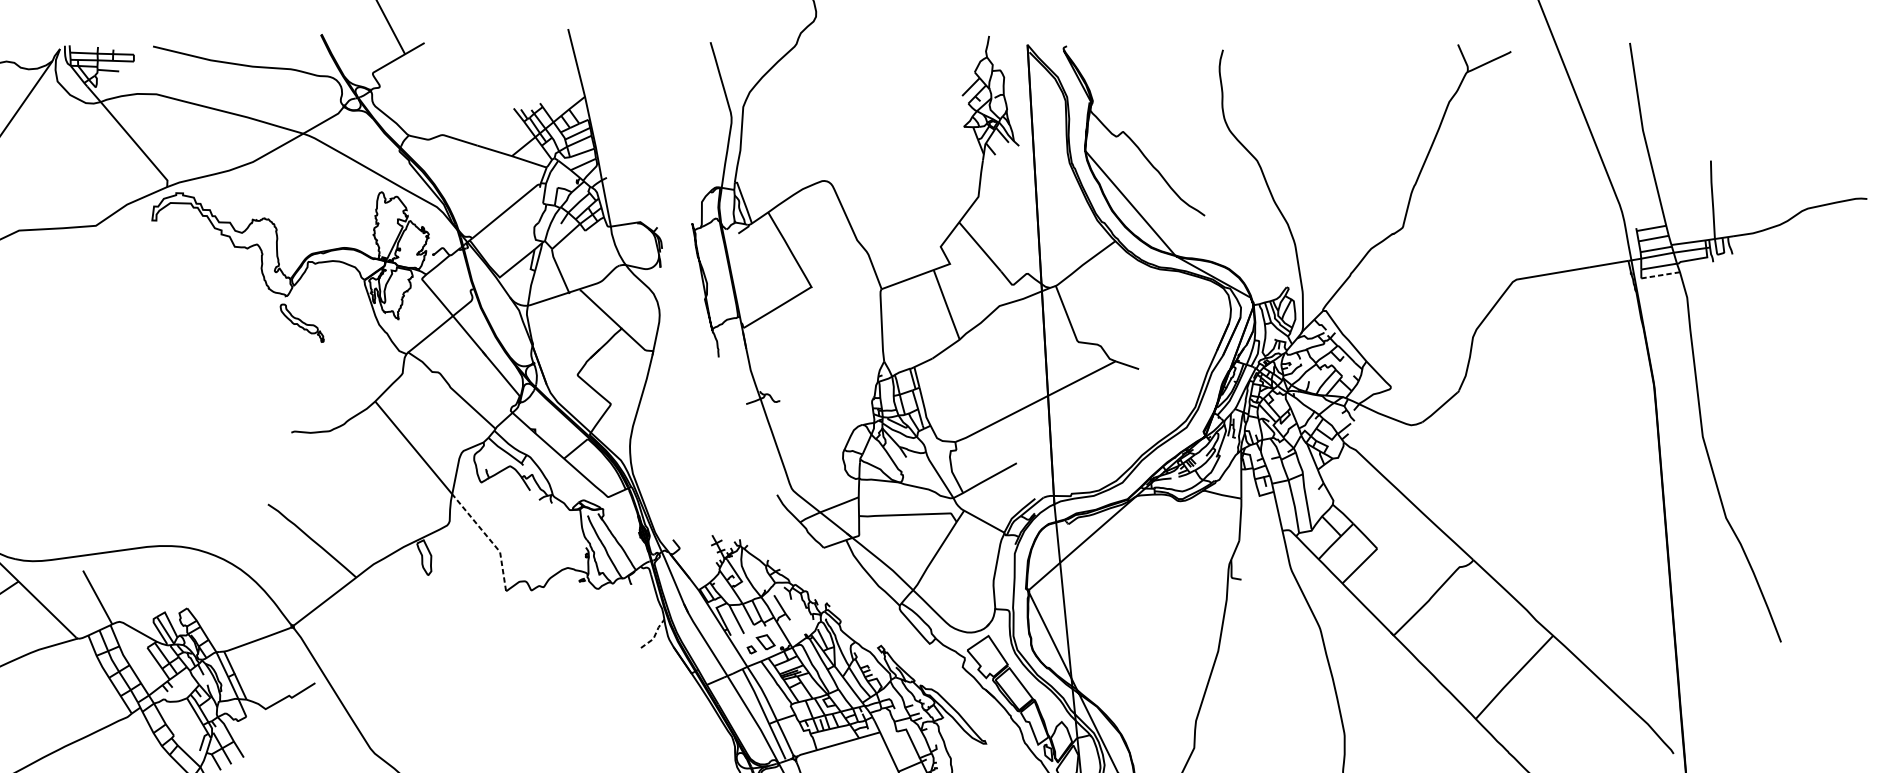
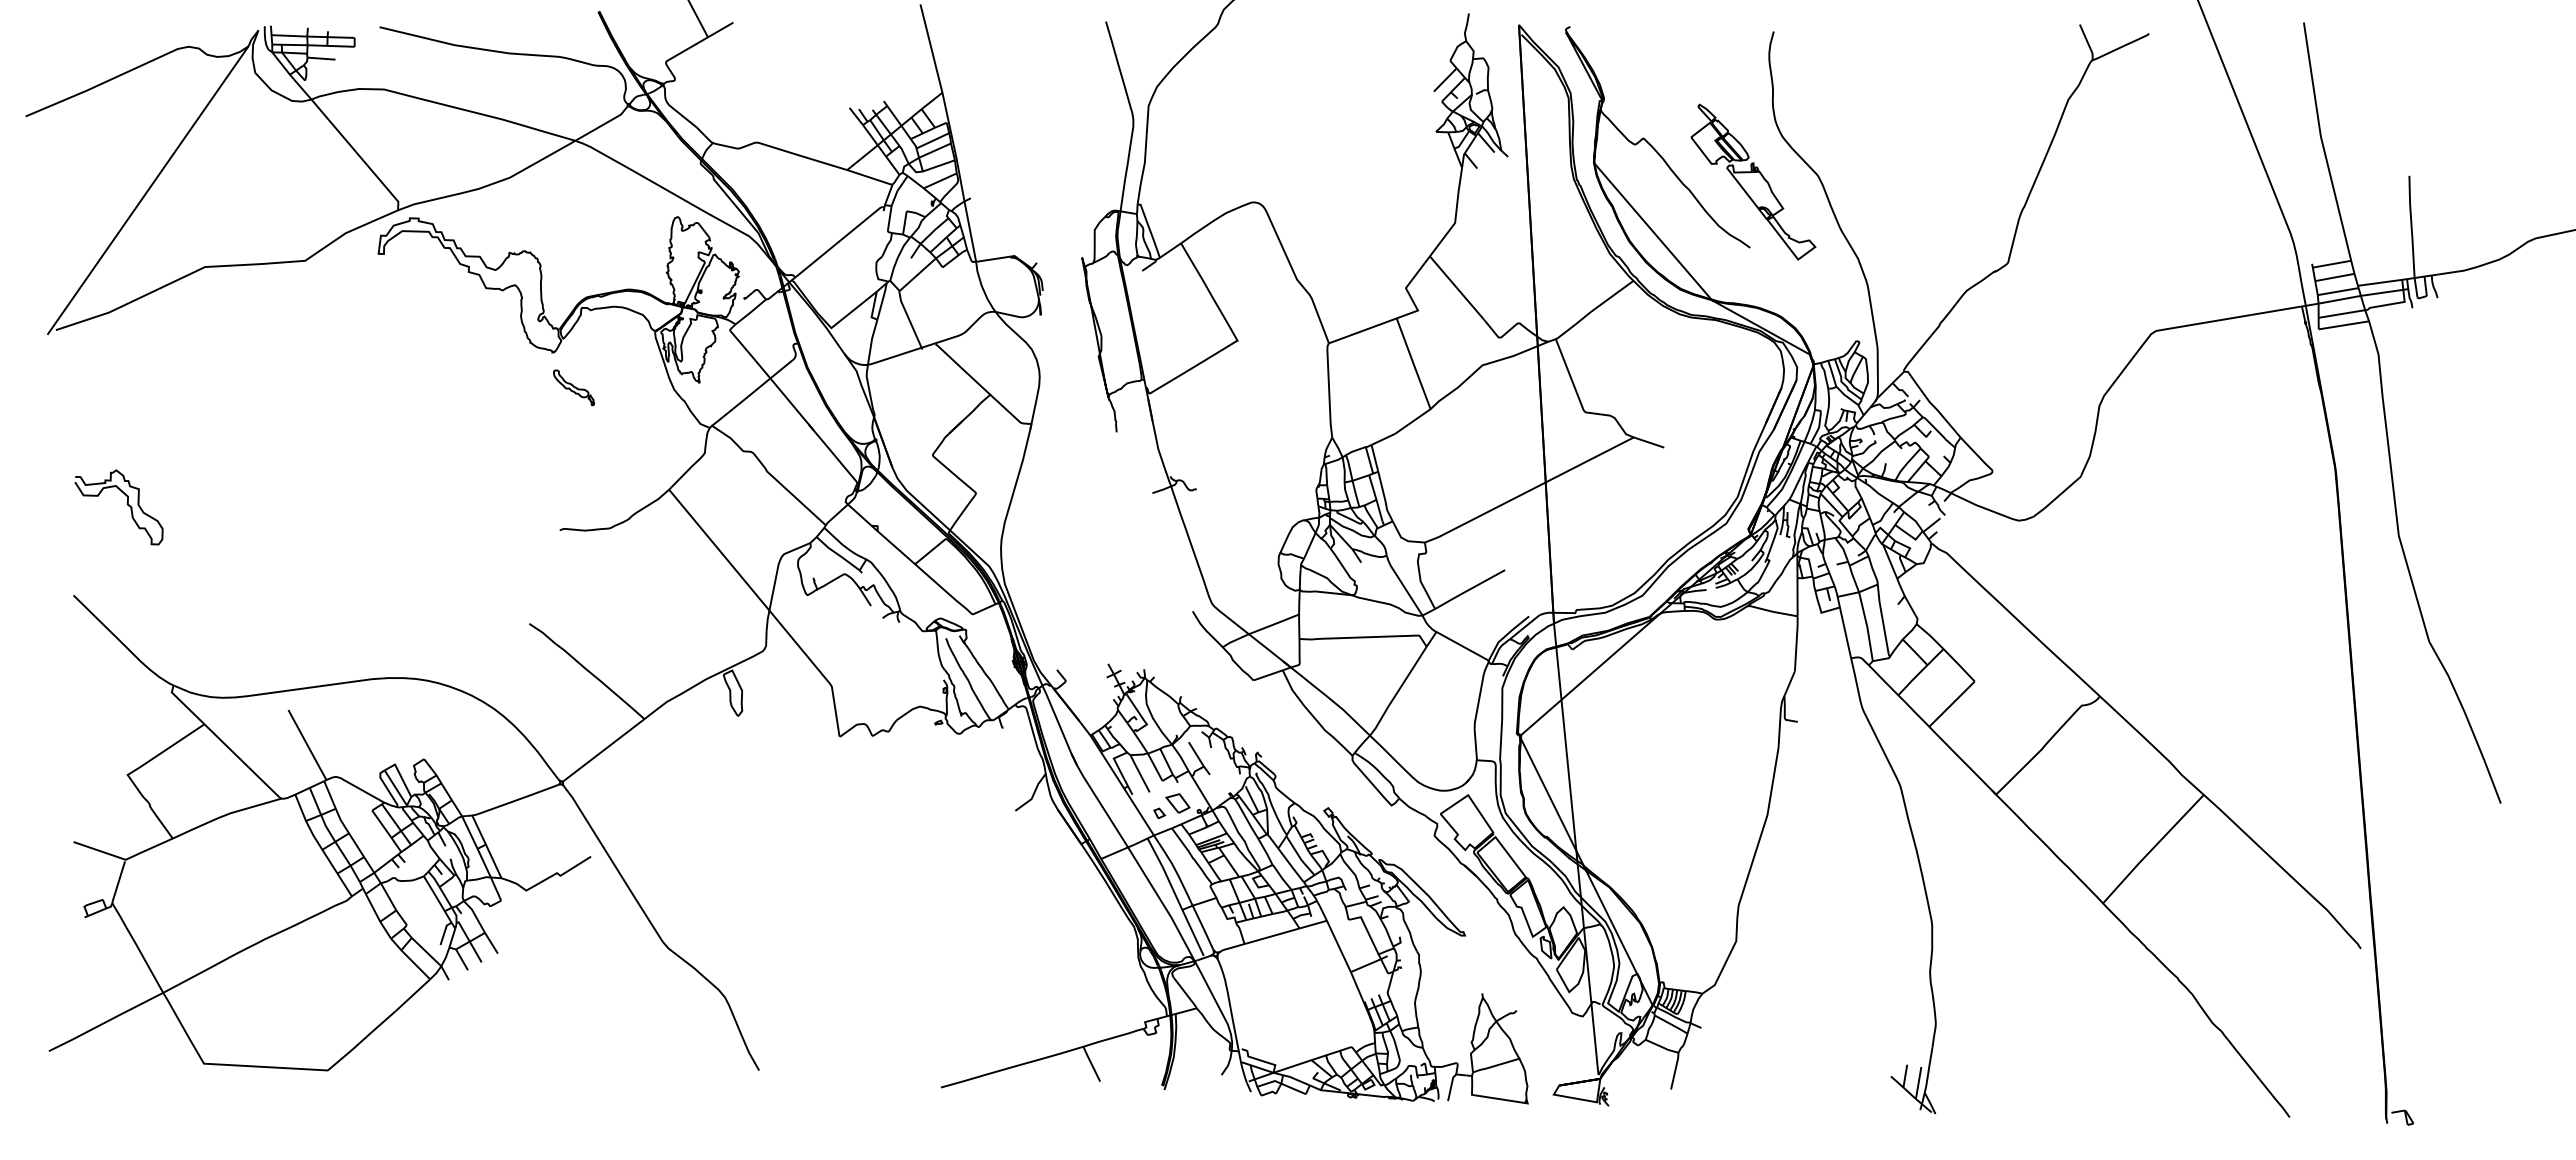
part: (1207, 164) -> (1753, 181), added
line: (1660, 275) -> (2343, 325), dashed -> solid
part: (301, 323) -> (573, 387), size x0.71
line: (489, 538) -> (817, 668), dashed -> solid
line: (654, 635) -> (1033, 794), dashed -> solid

